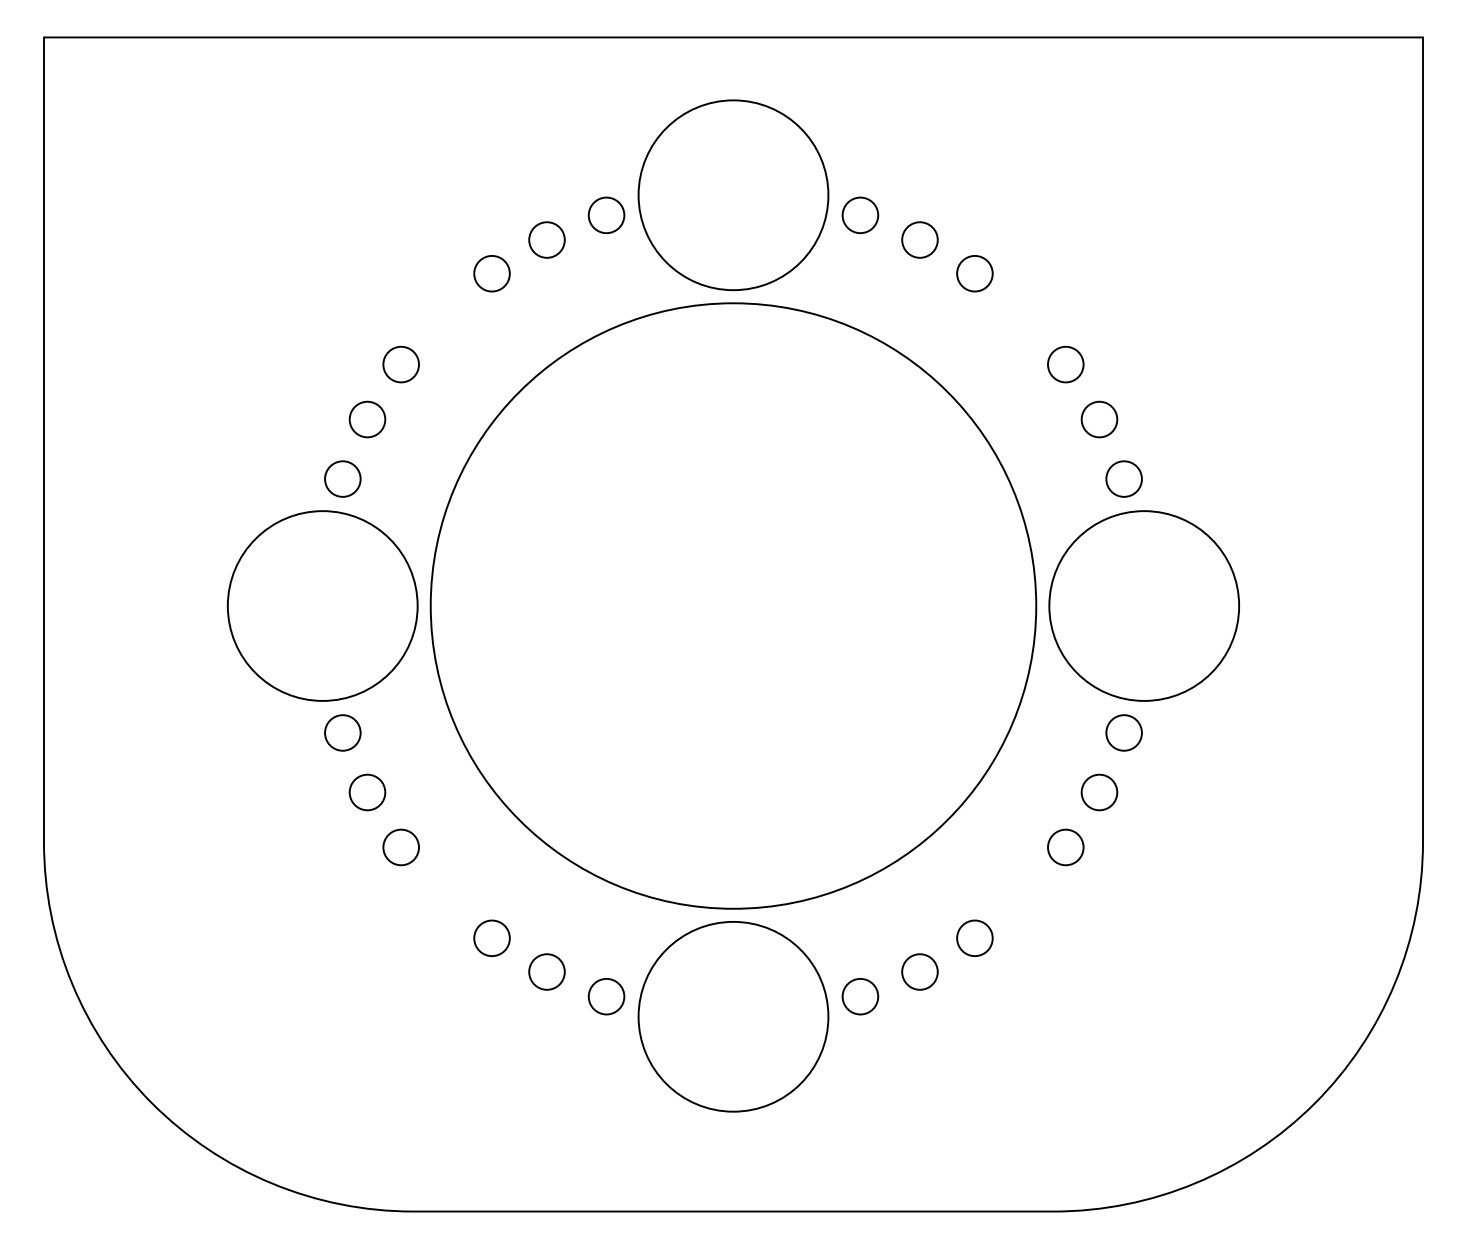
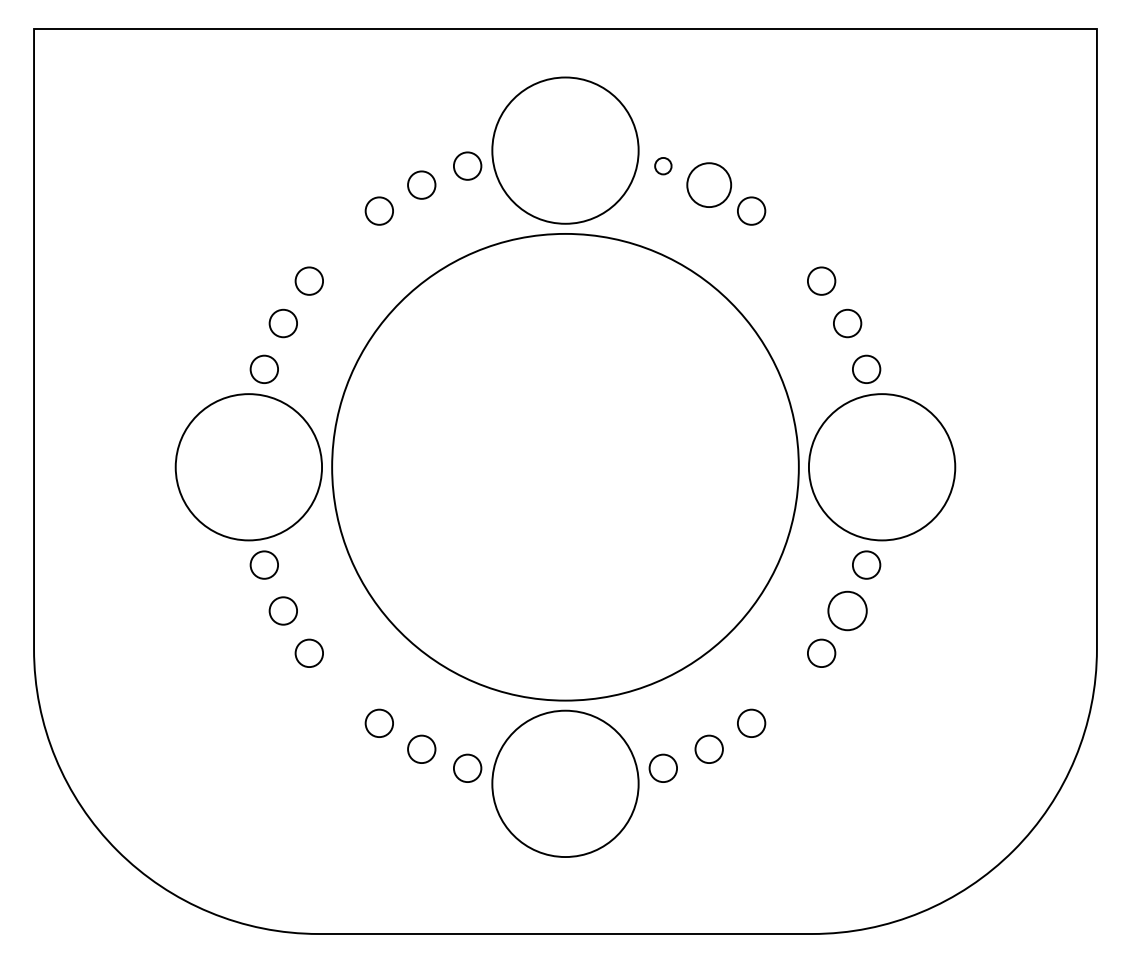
circle: (860, 215) -> (663, 166), size x0.6
circle: (919, 239) -> (708, 184), size x1.6
circle: (1099, 792) -> (847, 610), size x1.4

